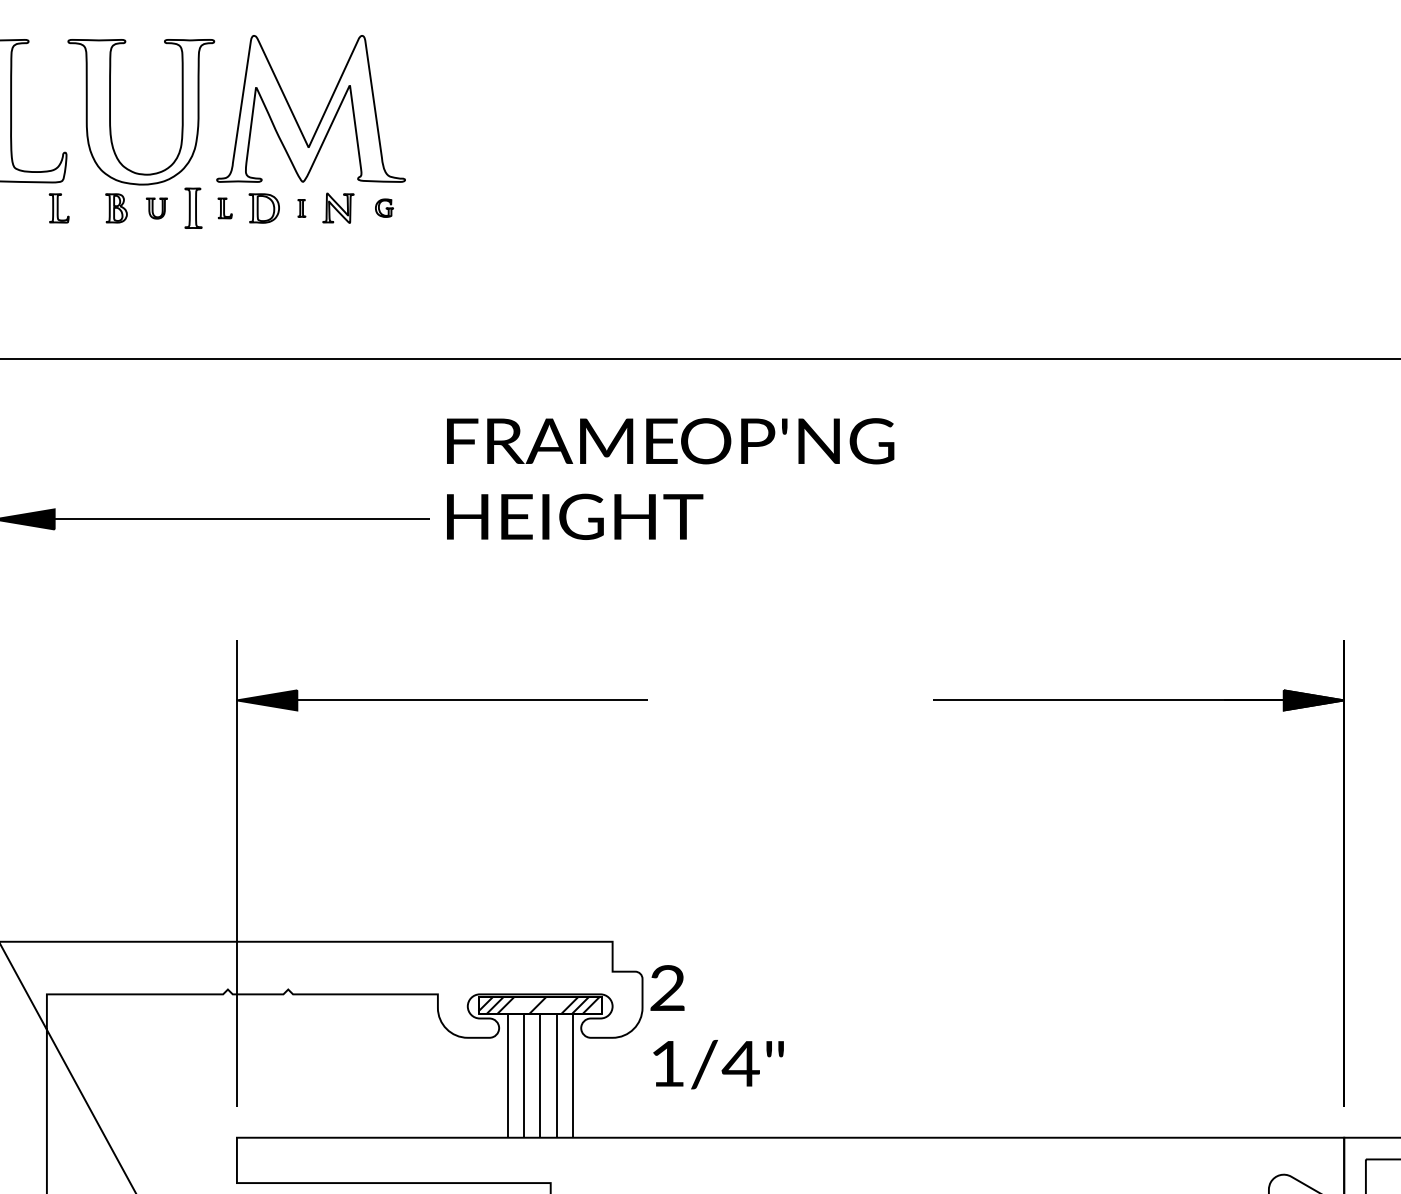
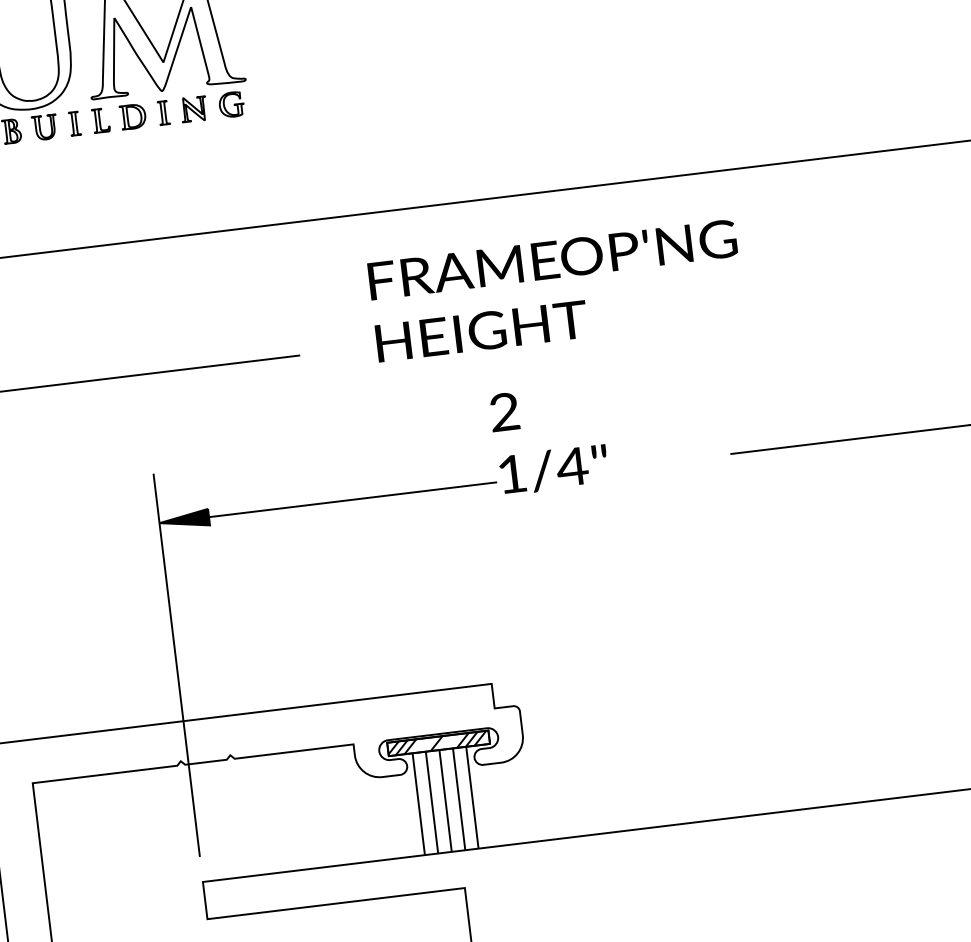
part: (384, 207) -> (231, 104), size x1.67
part: (156, 208) -> (44, 127), size x1.43
part: (193, 208) -> (75, 123), size x0.71
part: (224, 208) -> (100, 120), size x1.43
part: (301, 208) -> (163, 113), size x1.67
text: (670, 478) -> (556, 290), moved
text: (716, 1027) -> (548, 439), moved

